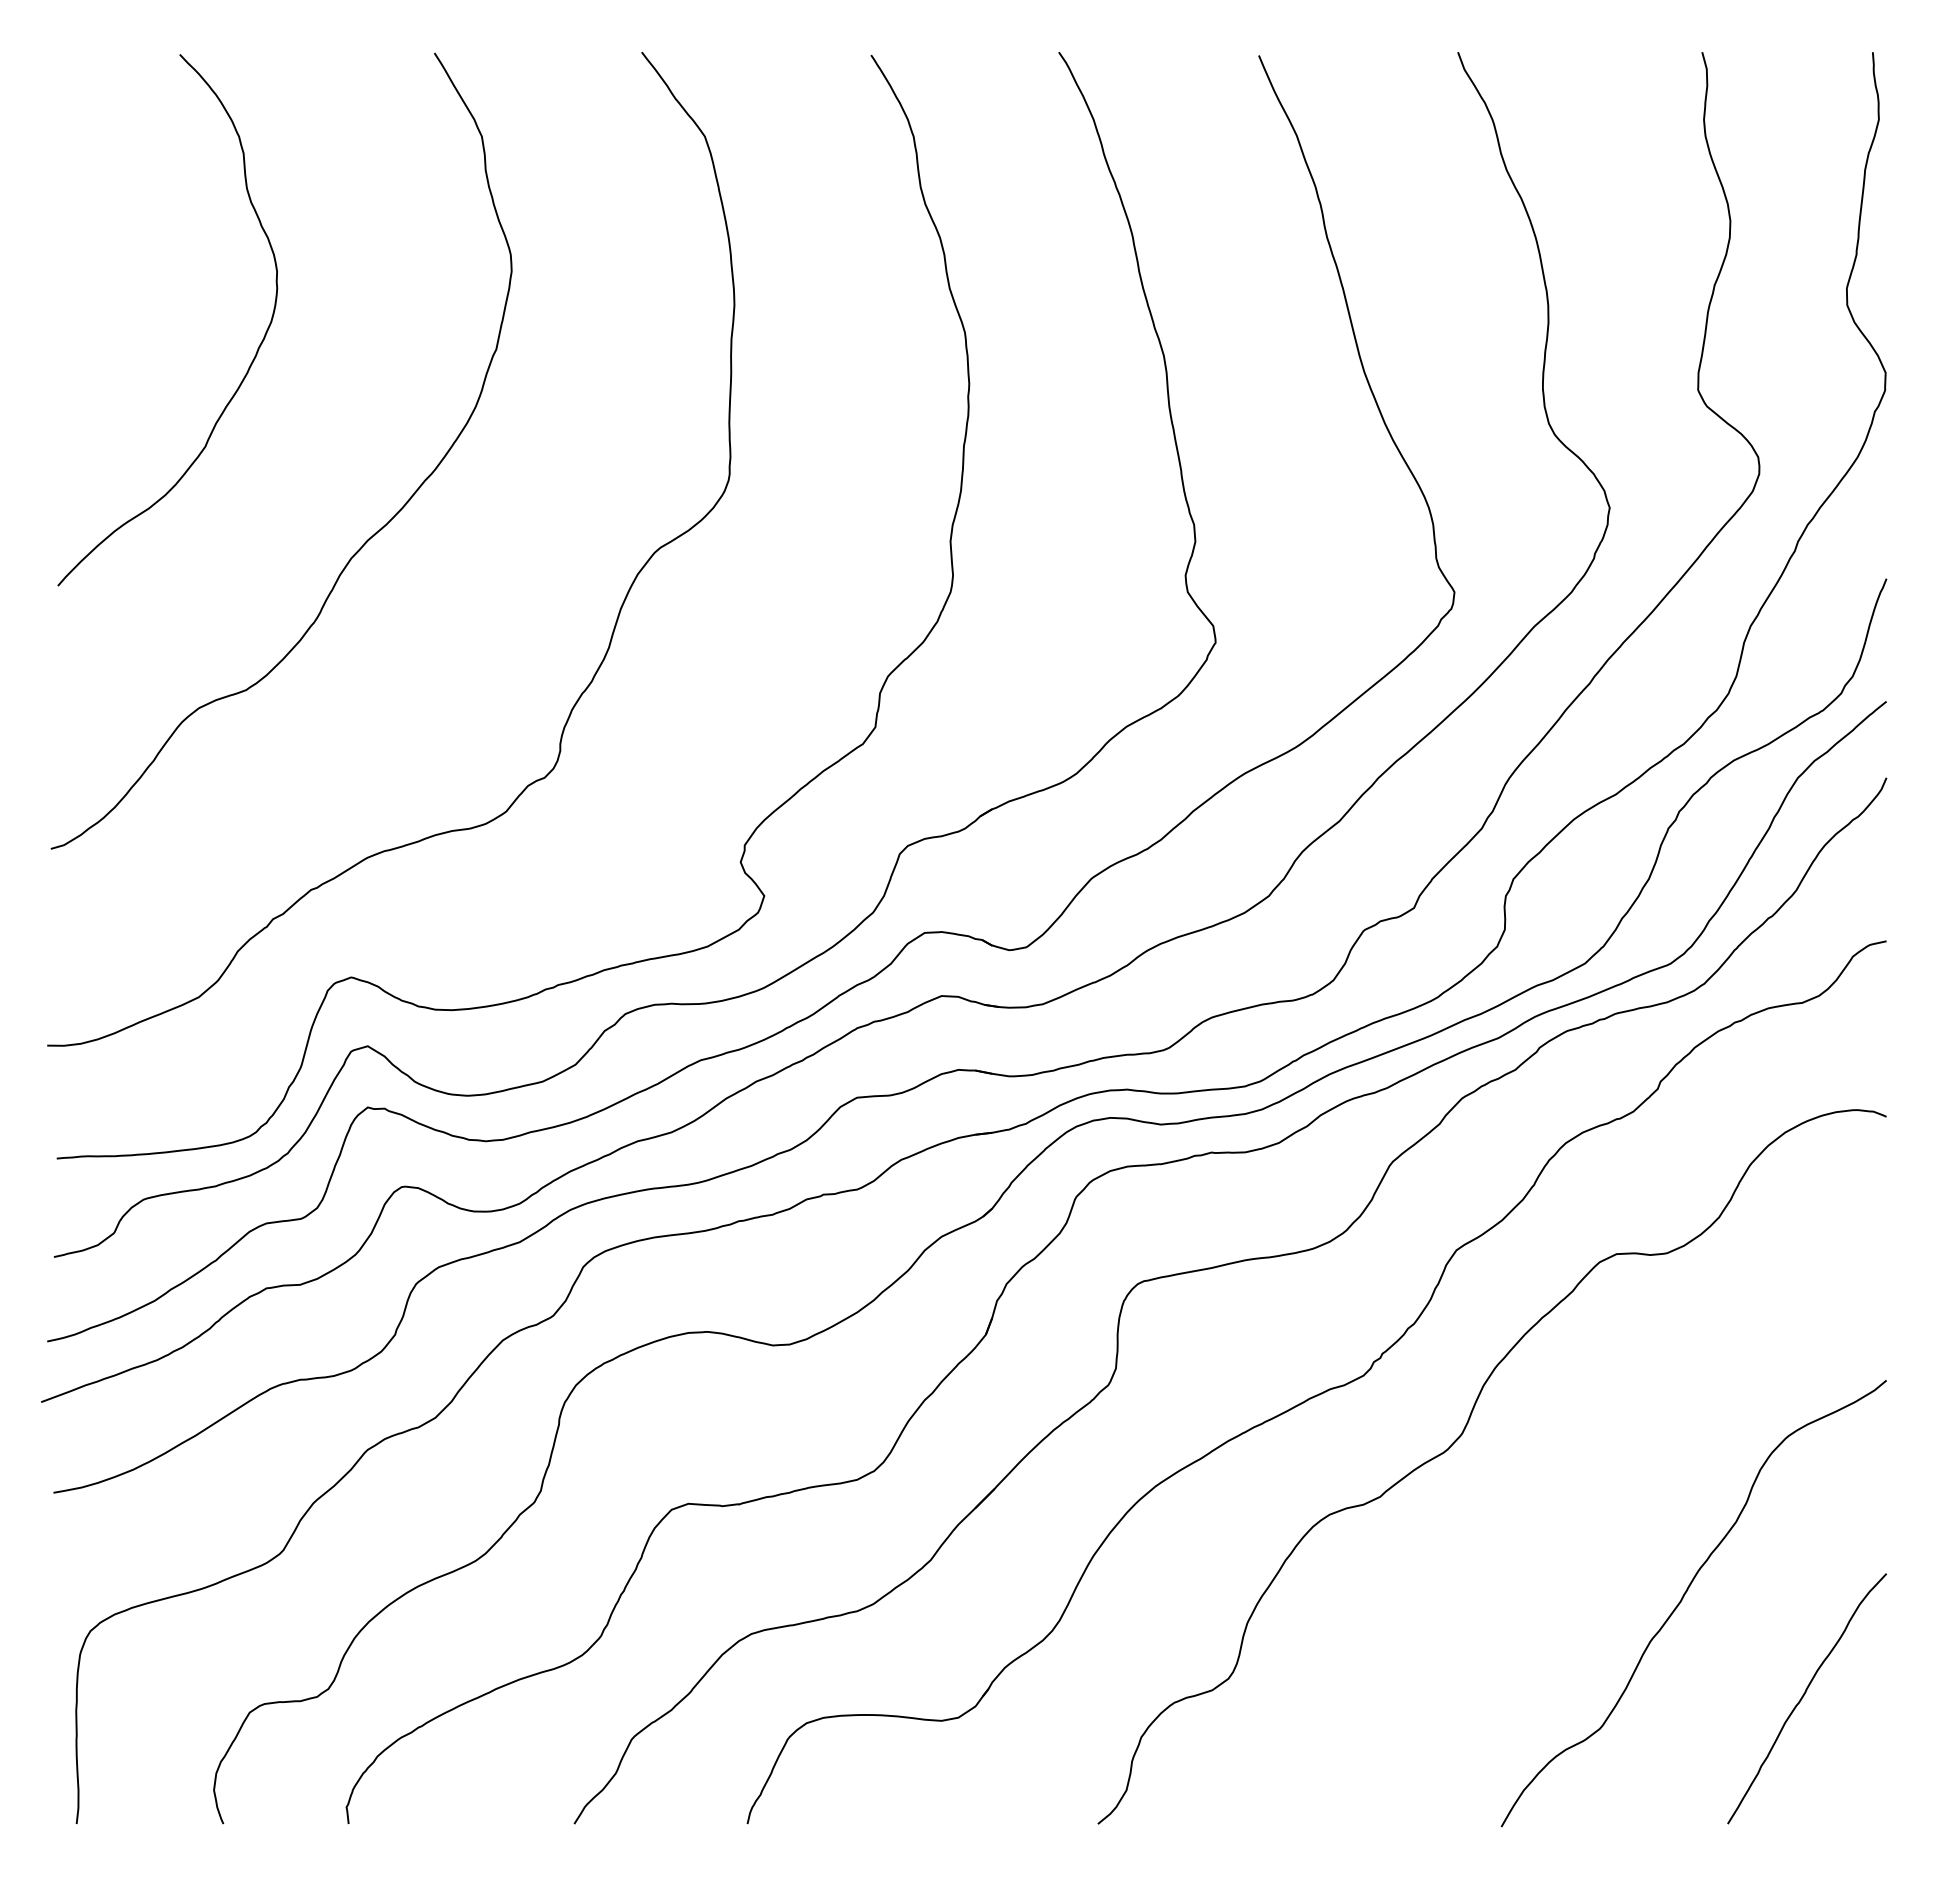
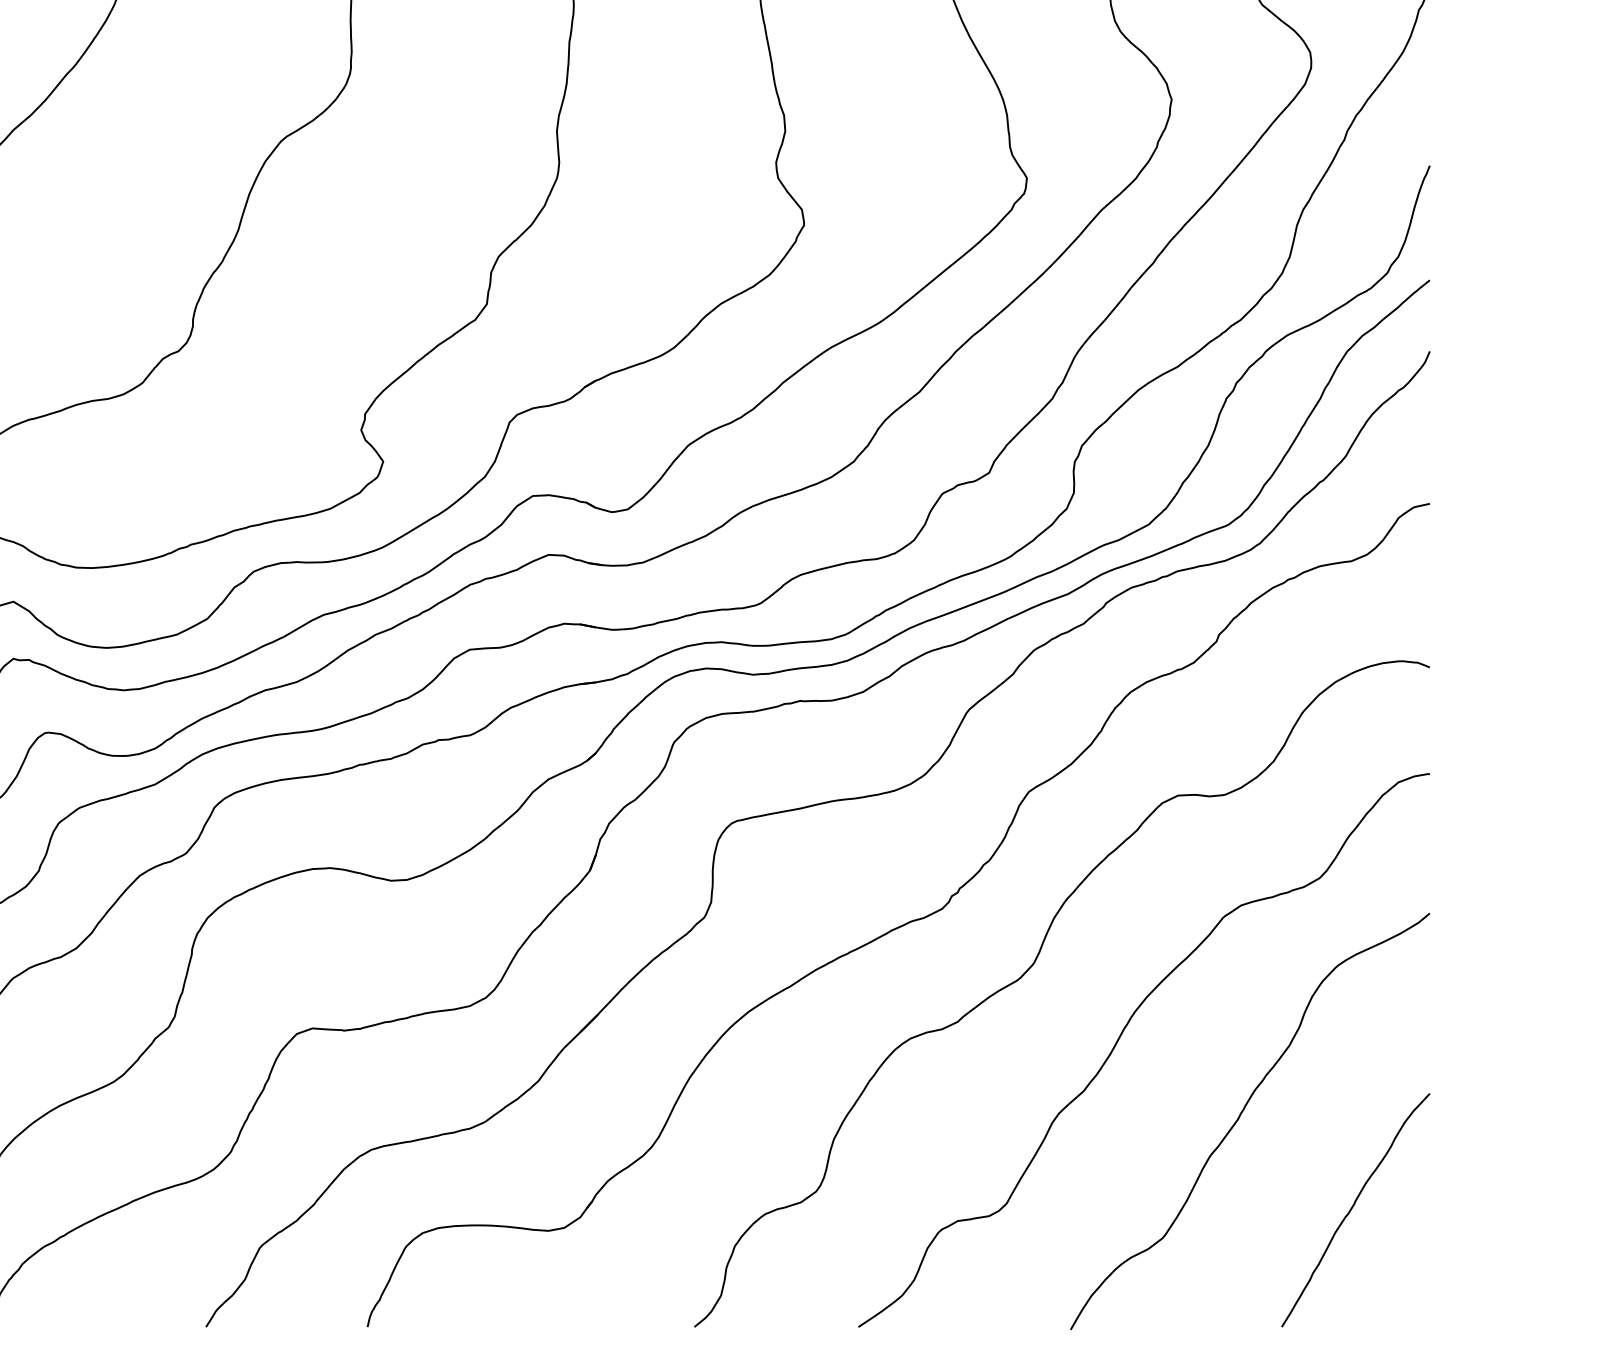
curve: (1554, 1514) -> (1120, 1038), added

